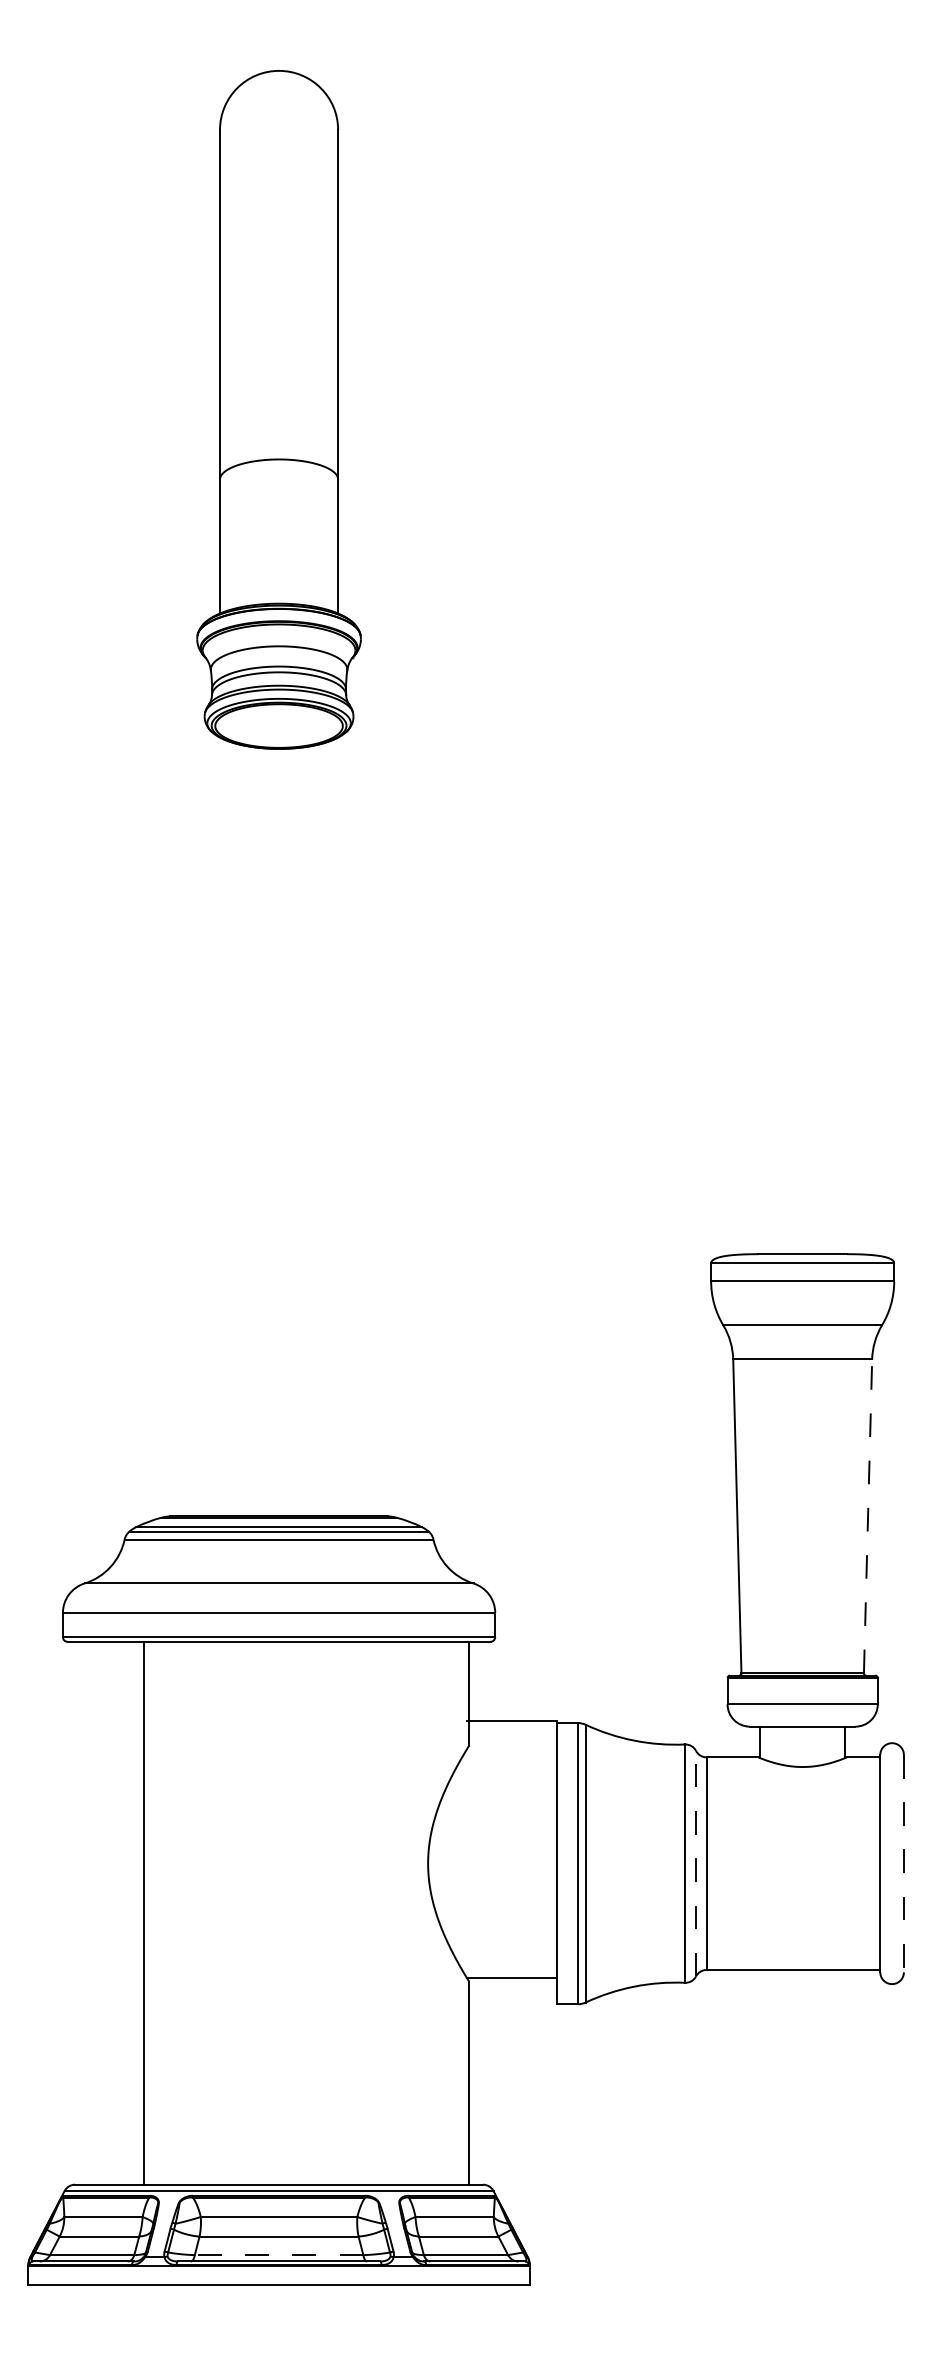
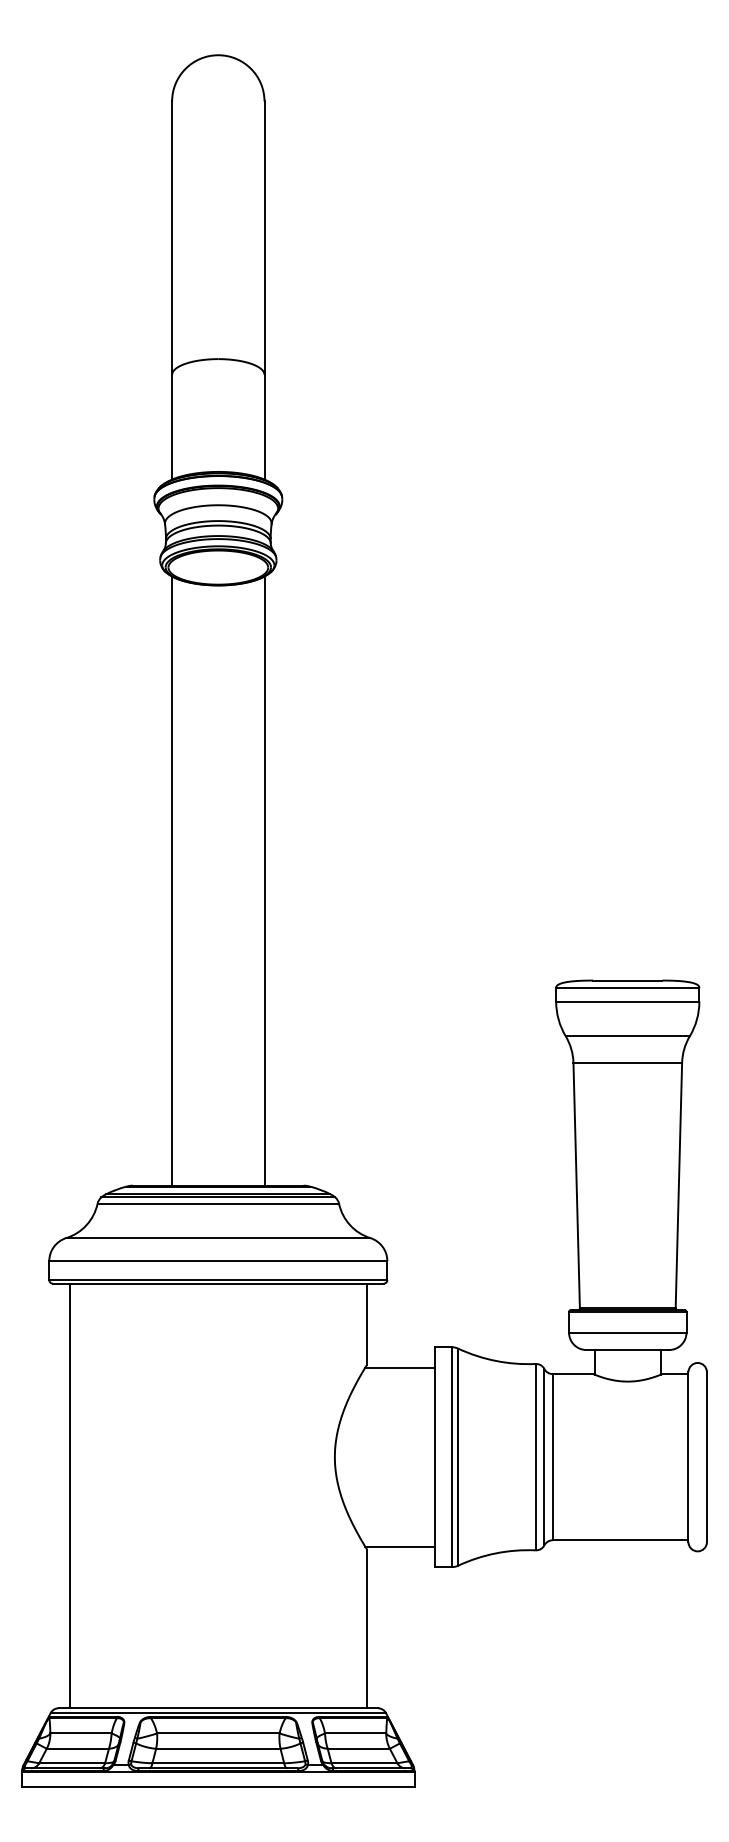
line: (220, 1126) -> (172, 880), added
line: (338, 1126) -> (264, 880), added
line: (867, 1516) -> (678, 1185), dashed -> solid
line: (512, 1720) -> (400, 1367), moved
line: (696, 1862) -> (544, 1456), dashed -> solid
line: (903, 1864) -> (706, 1457), dashed -> solid
line: (143, 1912) -> (69, 1495), moved
line: (279, 2255) -> (218, 1763), dashed -> solid

